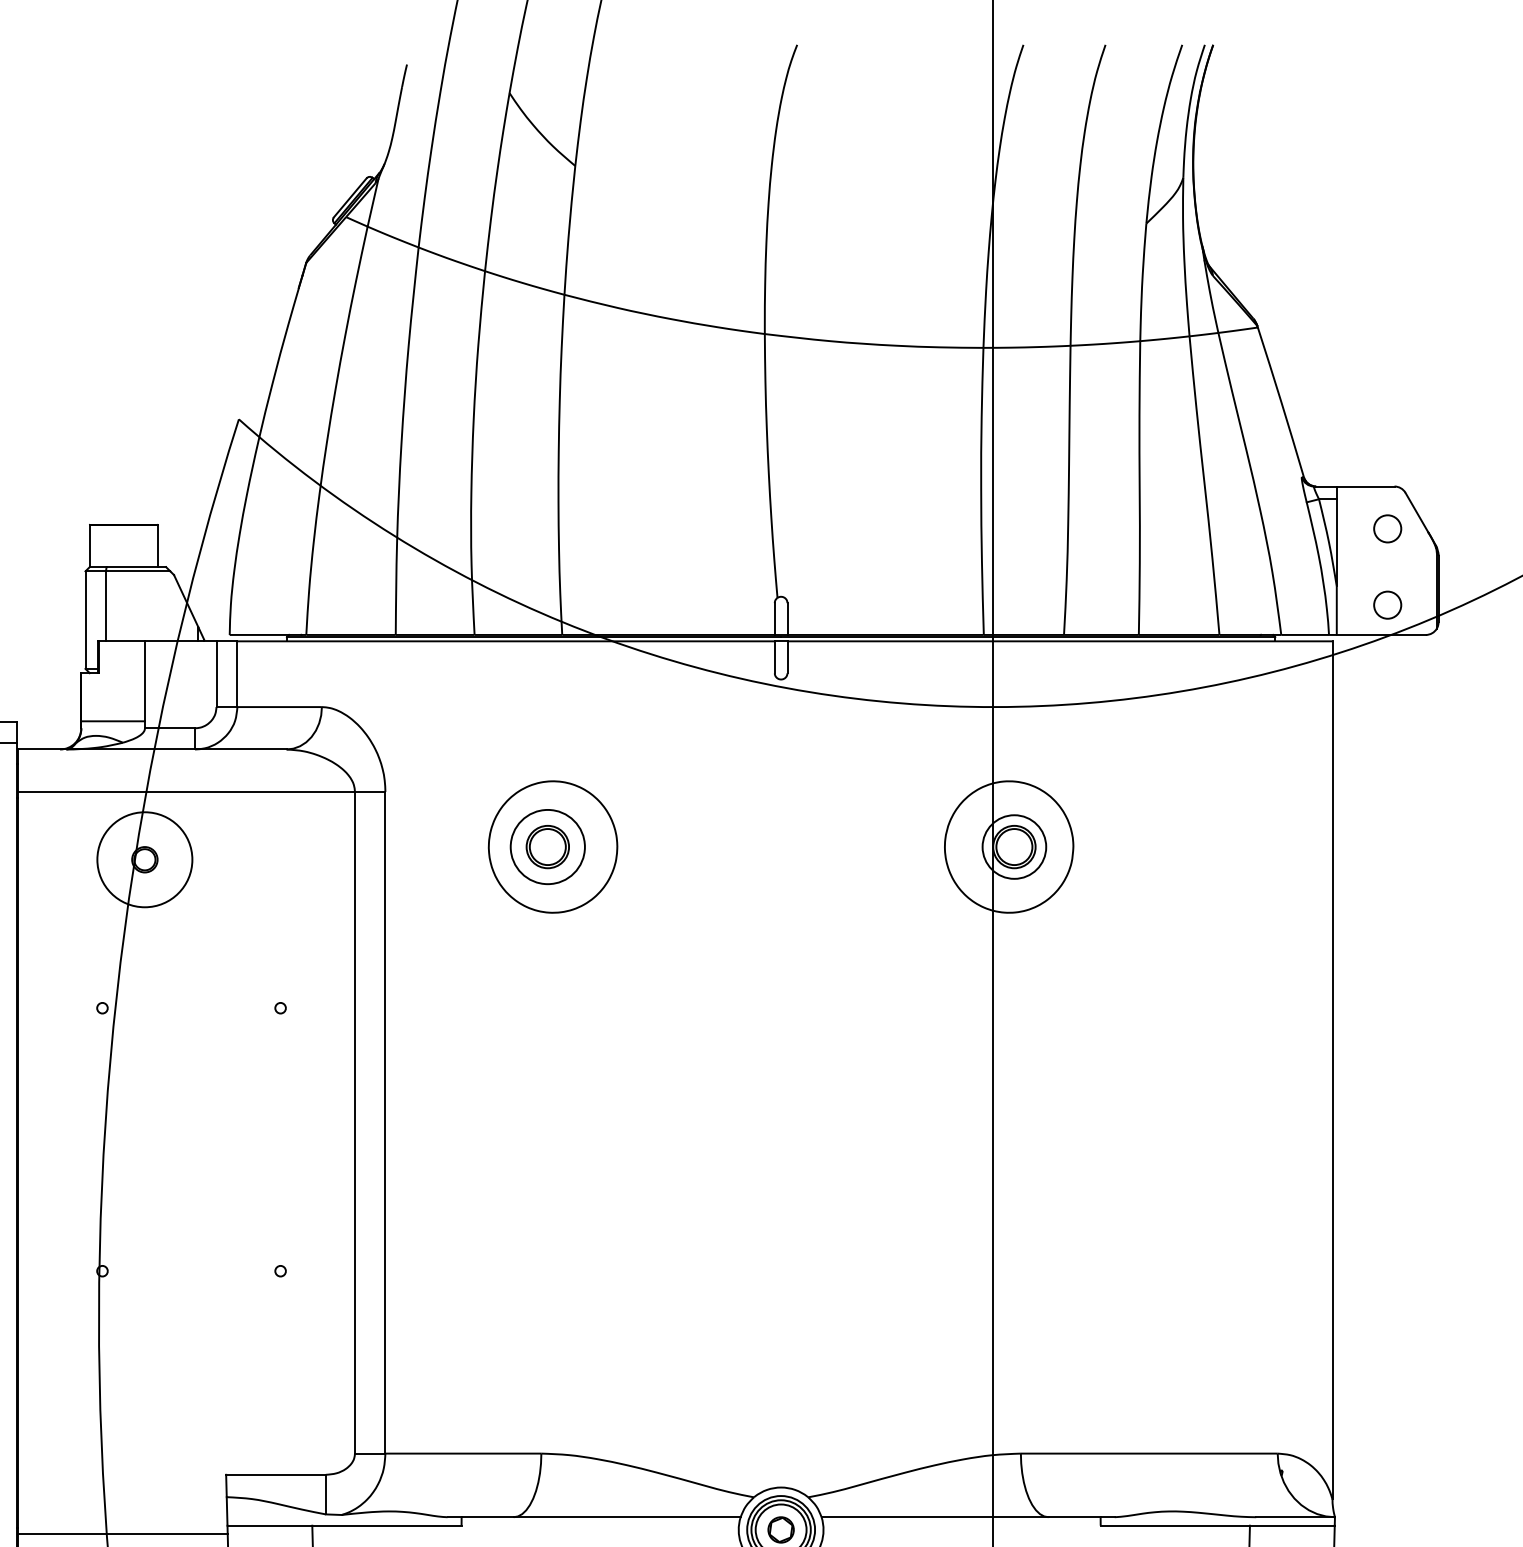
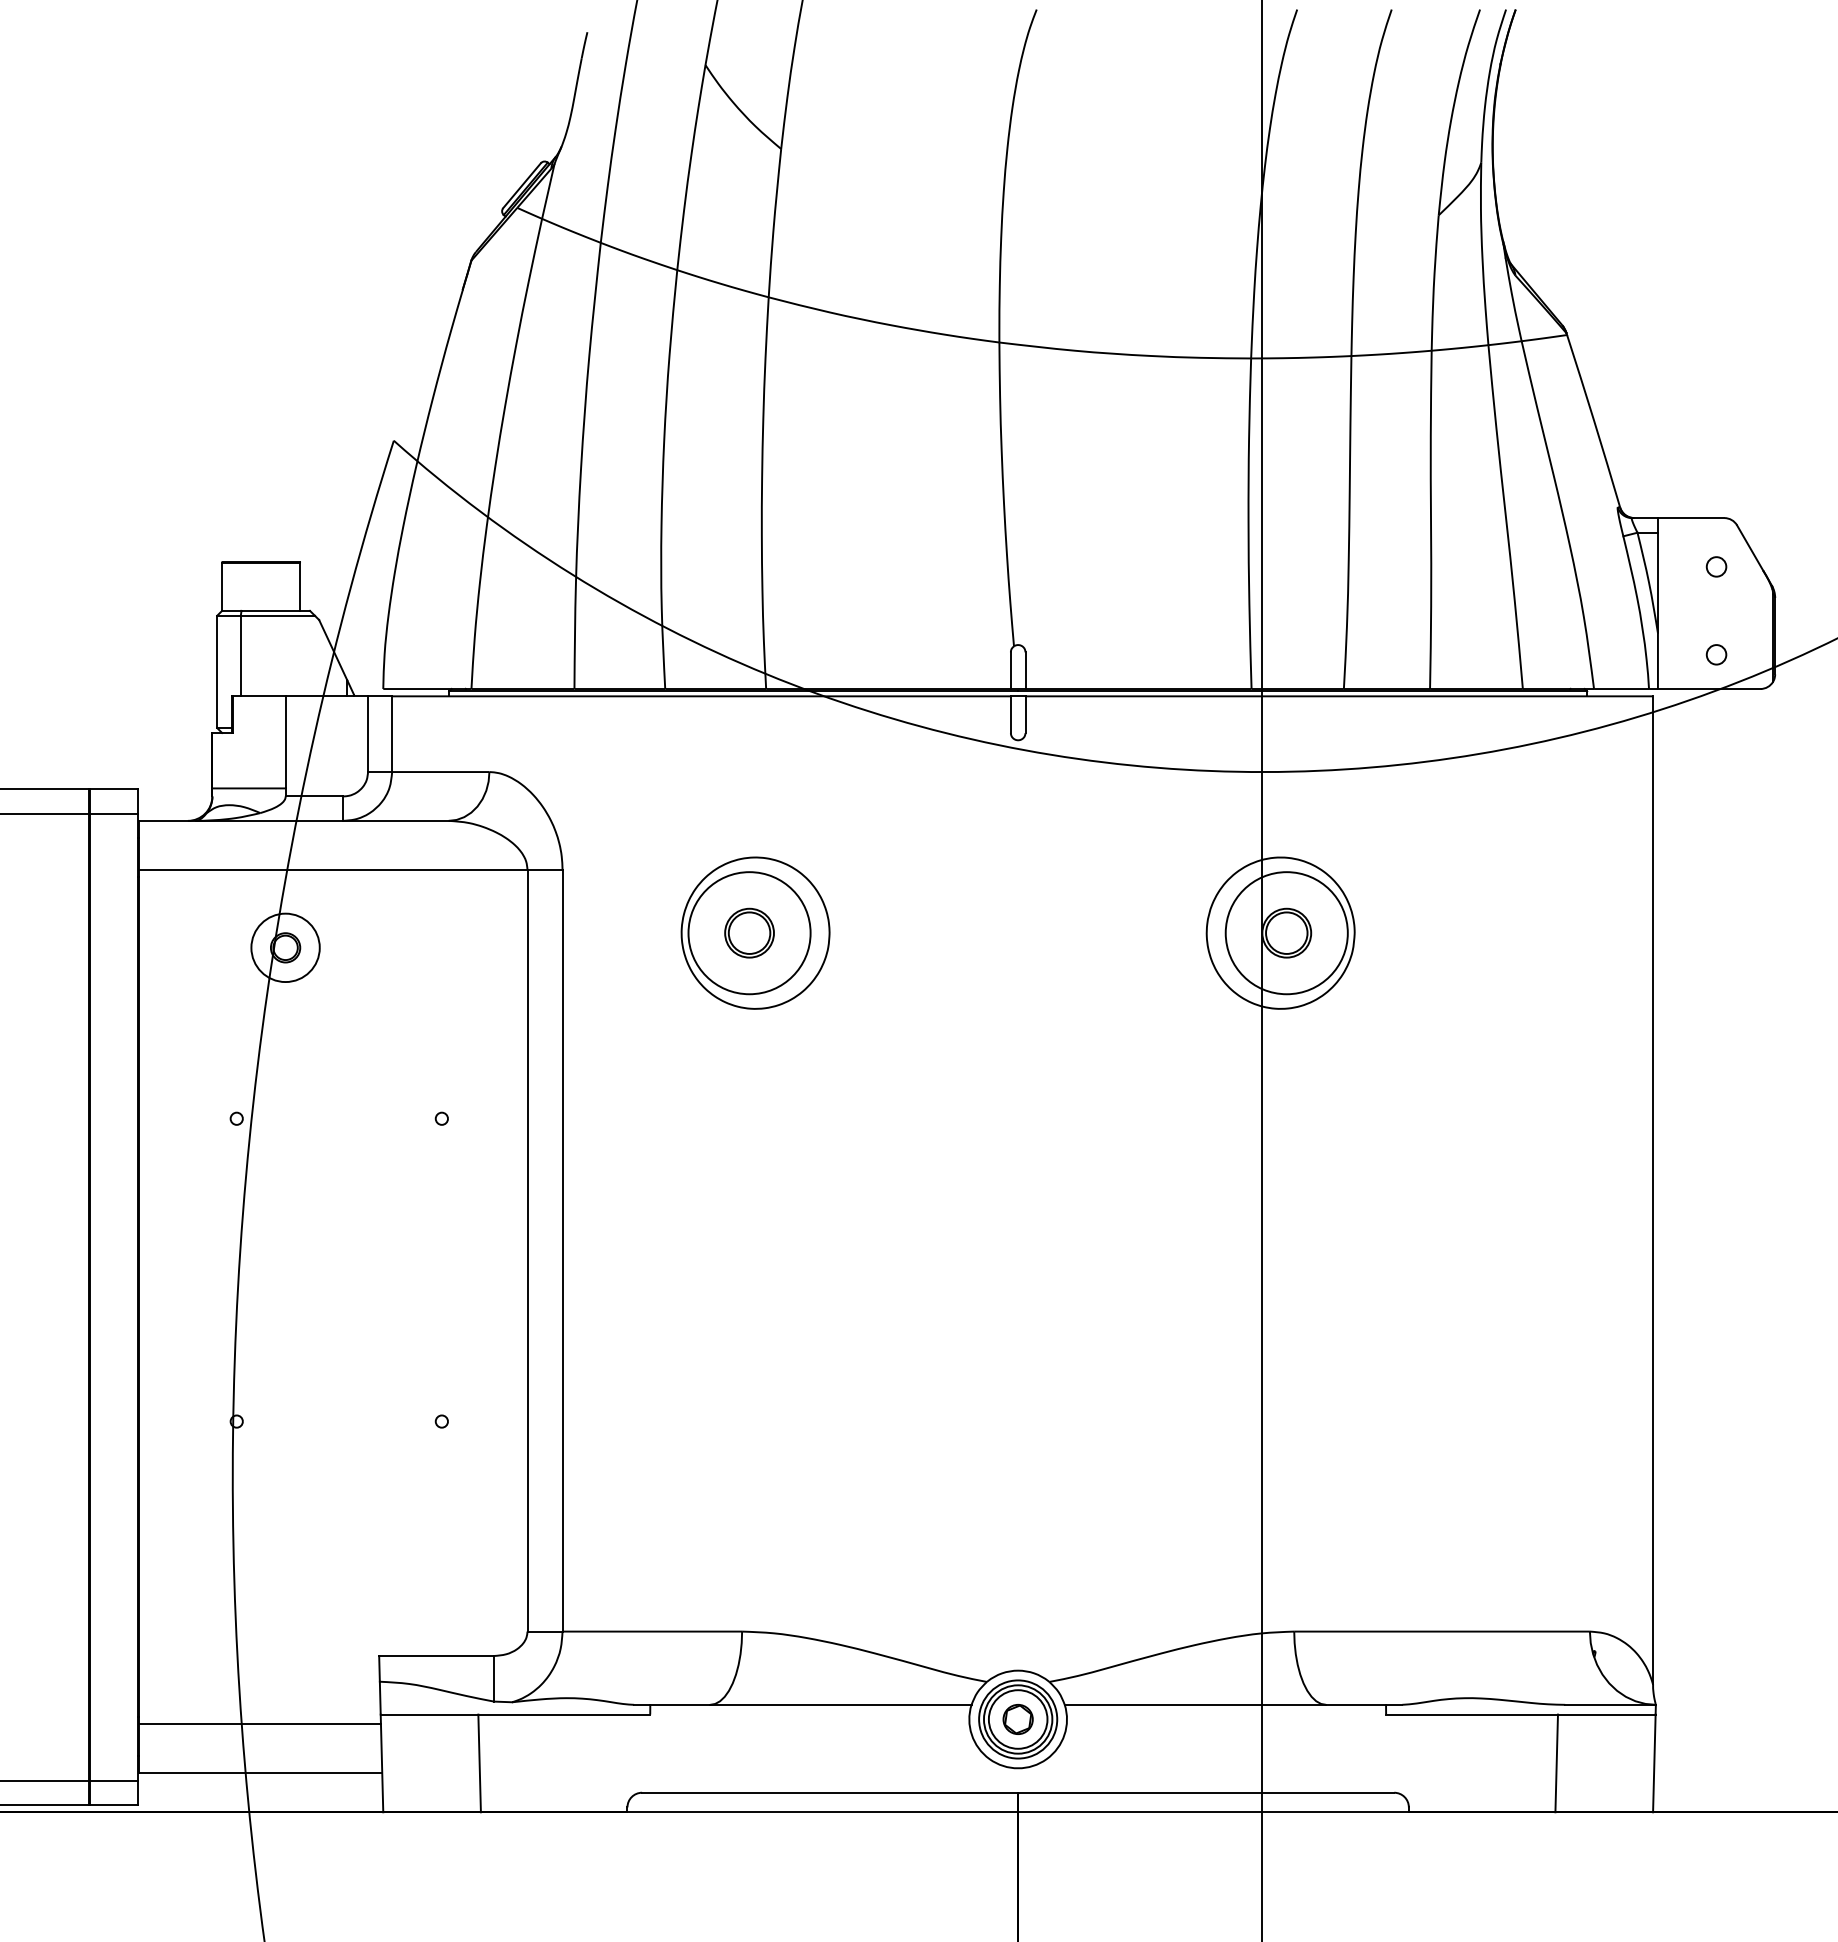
circle: (1387, 528) -> (1716, 566), size x0.62
circle: (1387, 605) -> (1716, 654), size x0.62
circle: (547, 847) -> (749, 933), size x1.43
circle: (1014, 847) -> (1286, 933), size x1.67
circle: (144, 859) -> (285, 947), size x0.62

